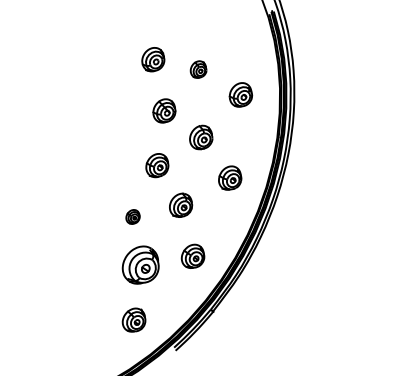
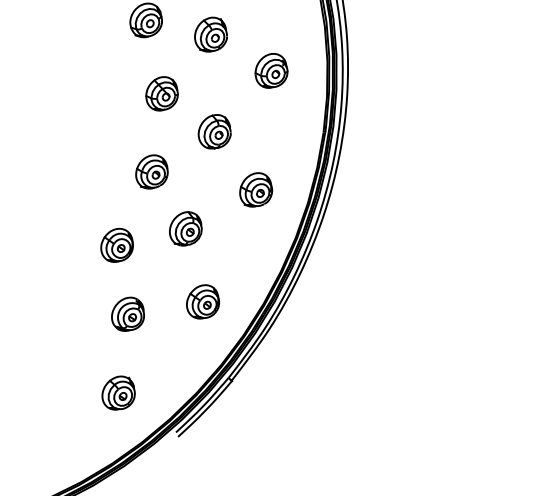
part: (198, 69) -> (210, 34), size x1.43
part: (132, 216) -> (116, 244), size x1.67
part: (140, 264) -> (127, 313), size x0.62

